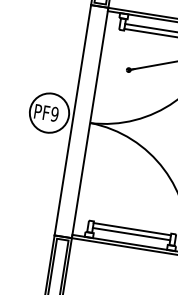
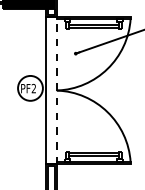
text: (54, 114) -> (33, 88), PF9 -> PF2
line: (89, 122) -> (56, 90), solid -> dashed

